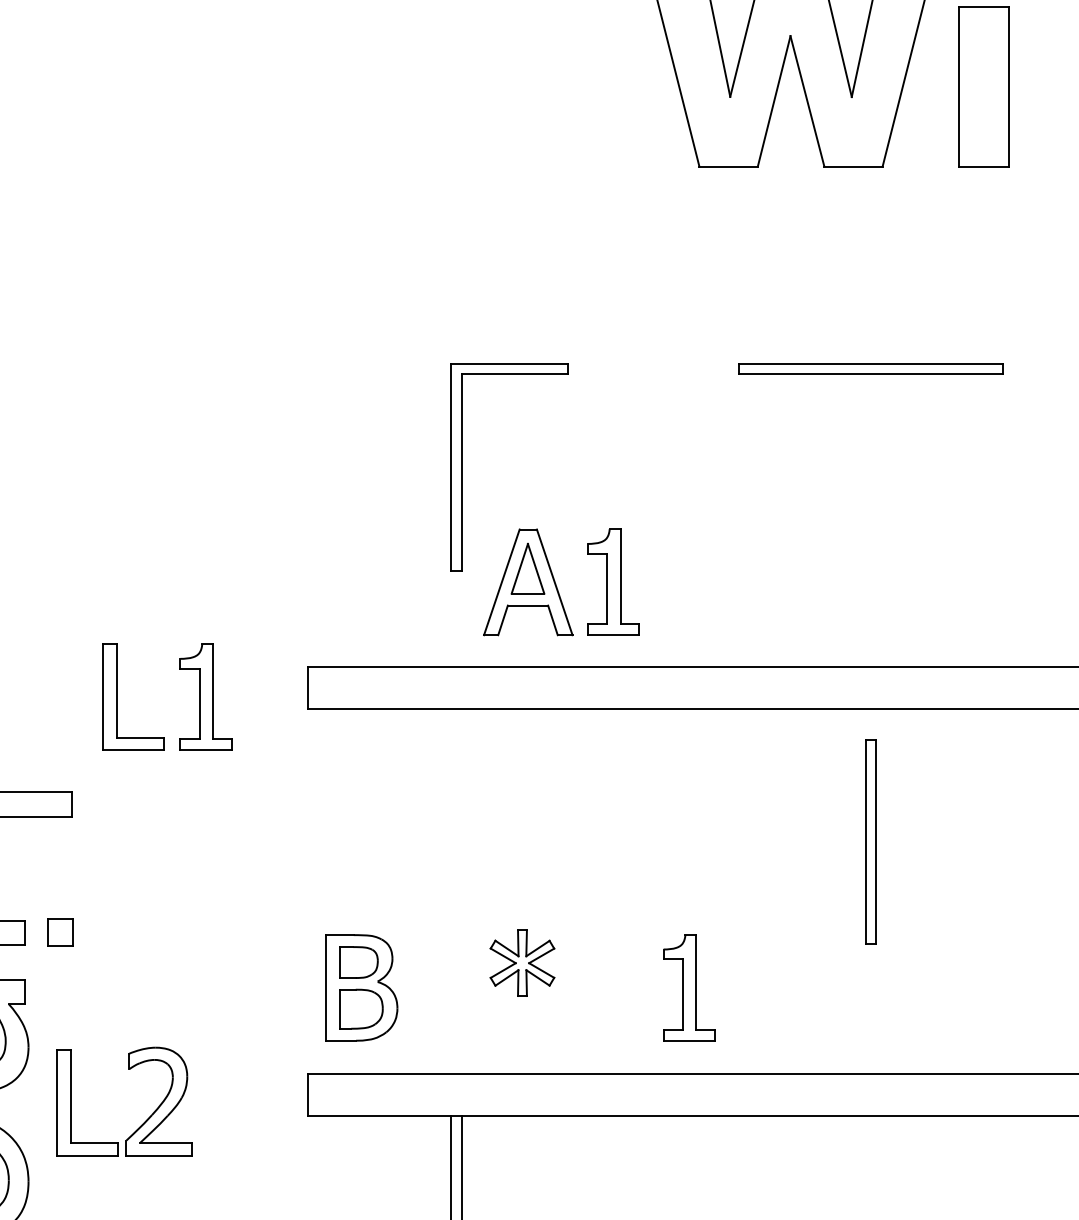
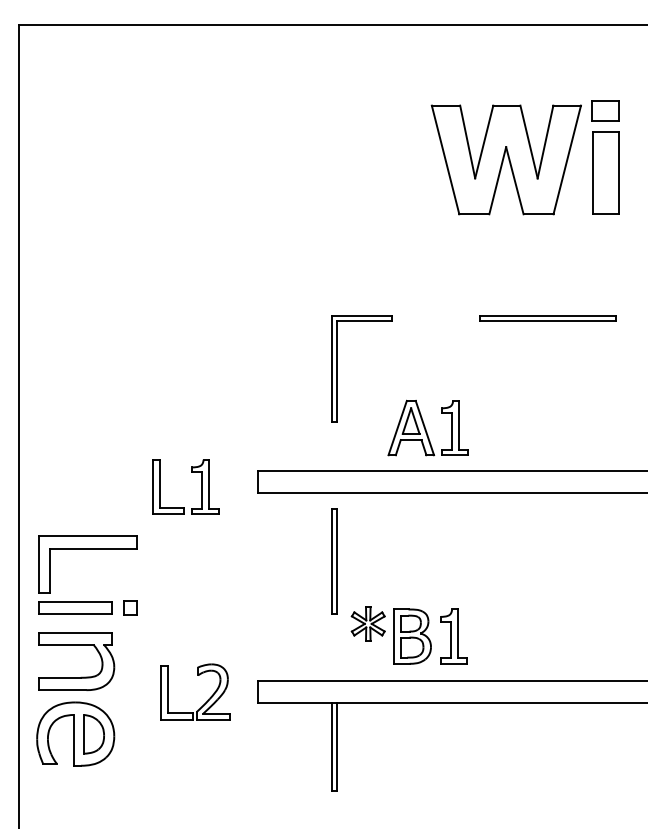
part: (559, 581) -> (427, 427), moved
part: (870, 841) -> (334, 561), moved
part: (361, 987) -> (412, 636), moved
part: (149, 1114) -> (208, 698), moved

